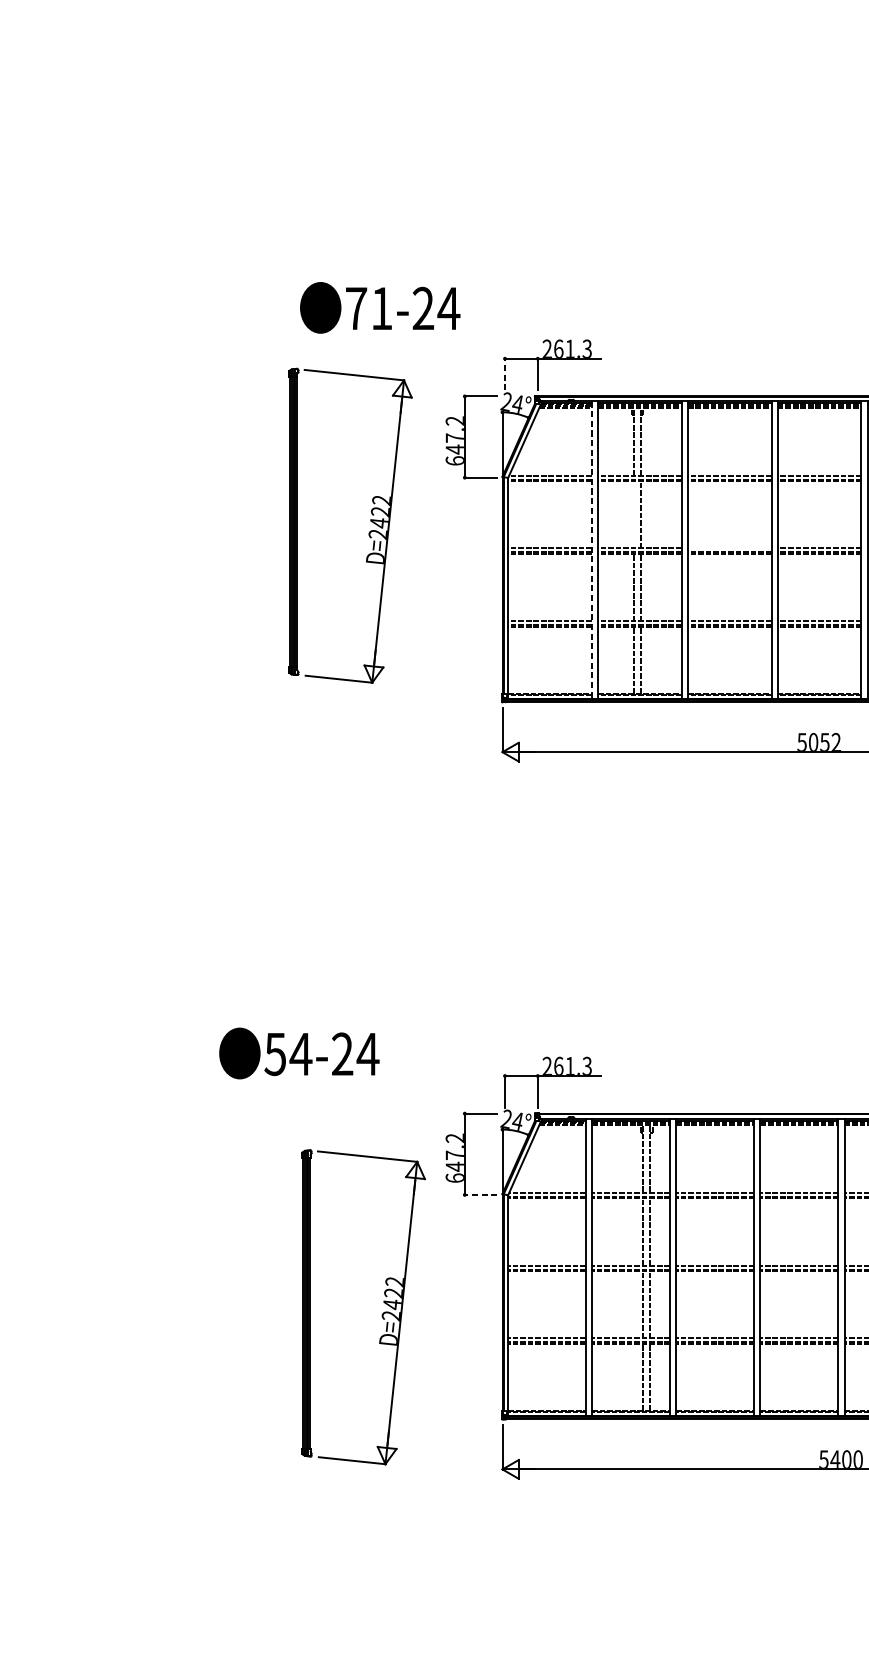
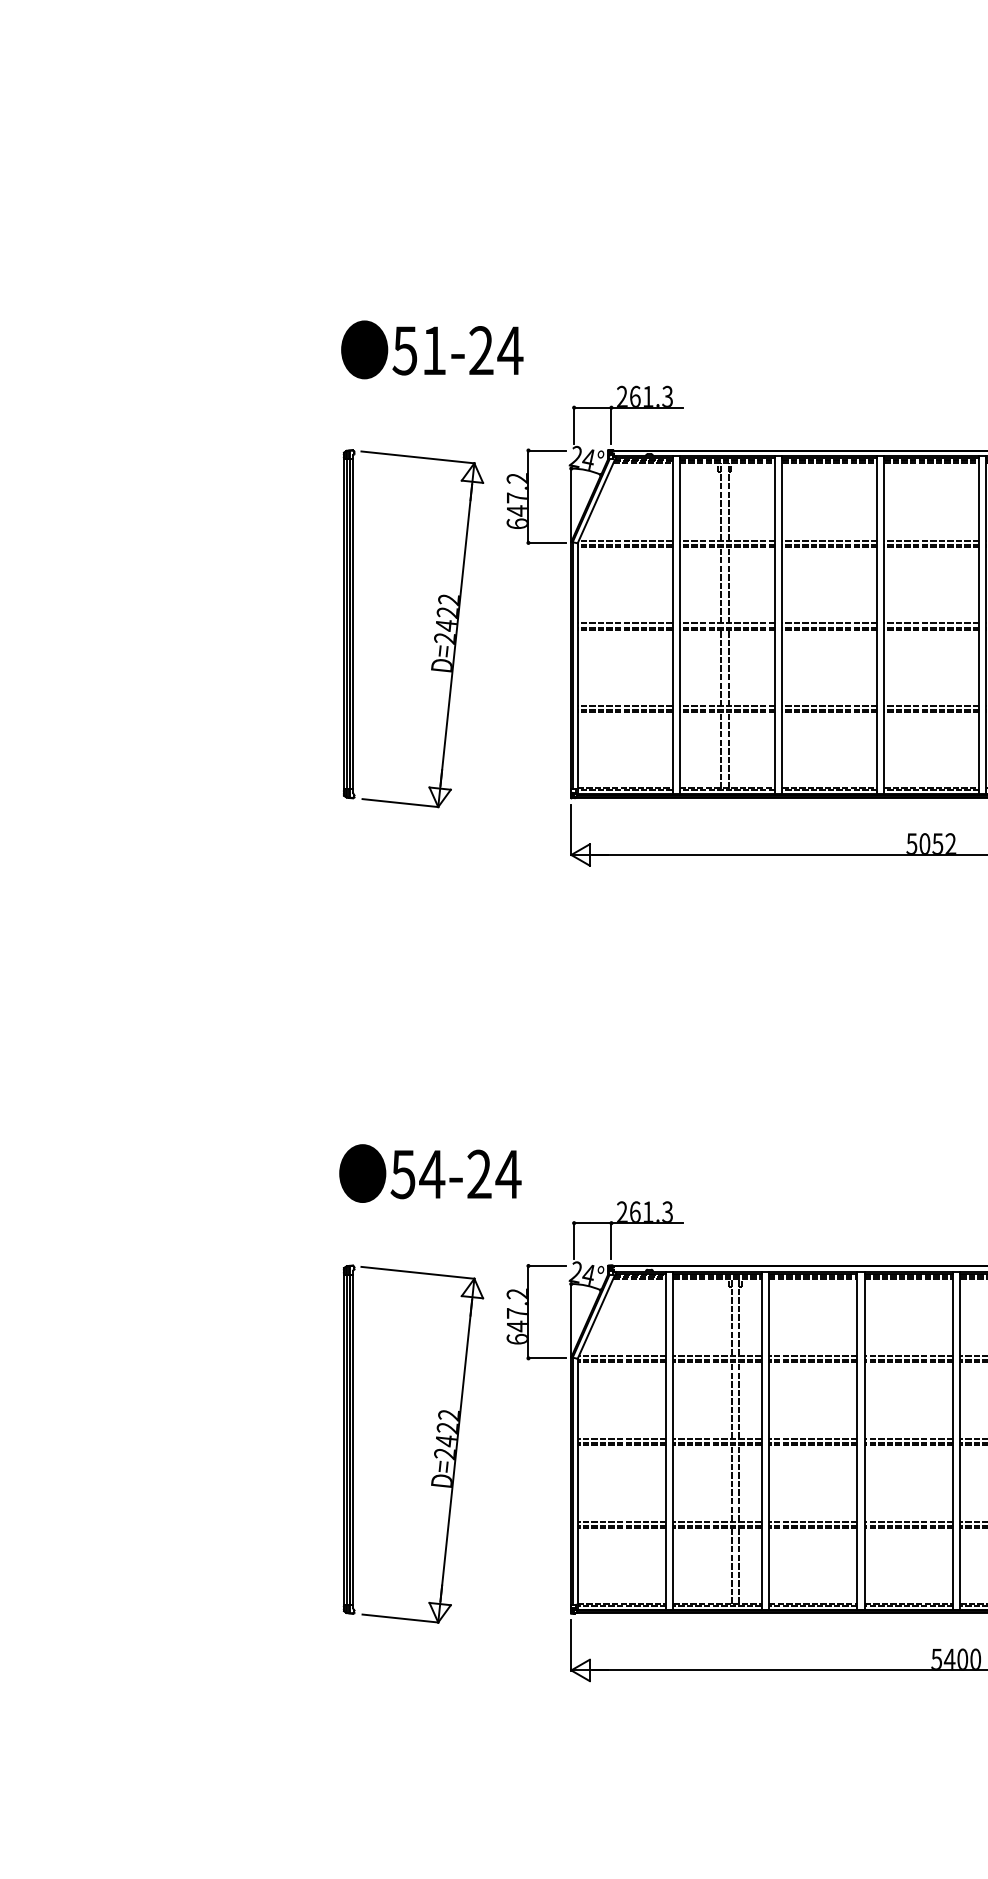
text: (355, 308) -> (404, 350), 71-24 -> 51-24
line: (505, 374) -> (574, 425), dashed -> solid
line: (633, 514) -> (720, 584), added
part: (368, 532) -> (434, 636), moved
line: (729, 548) -> (829, 623), added
line: (591, 550) -> (672, 625), dashed -> solid
text: (299, 1053) -> (430, 1173), moved
line: (480, 1195) -> (546, 1358), dashed -> solid
part: (382, 1313) -> (434, 1451), moved

